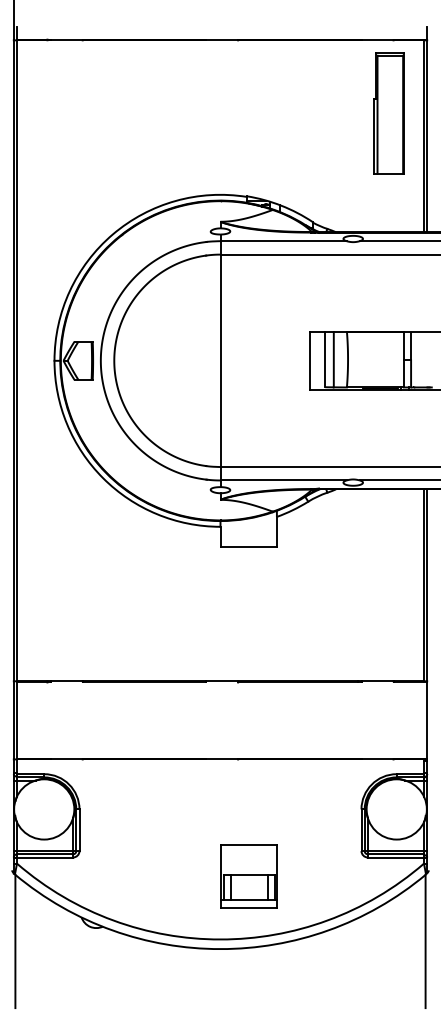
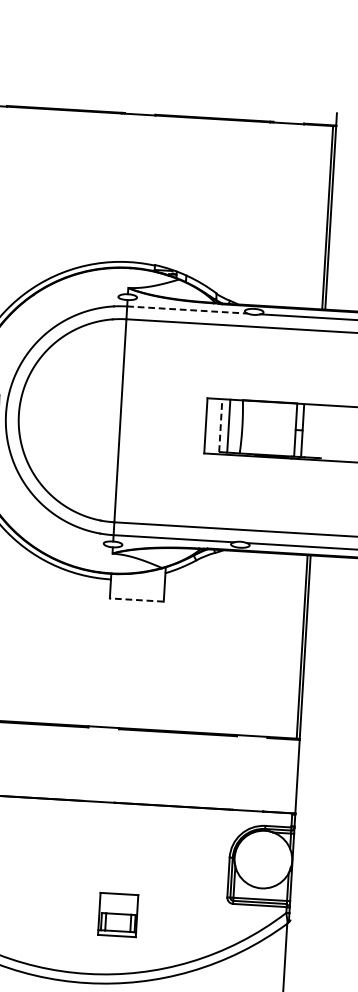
part: (388, 113) -> (295, 193), removed
line: (284, 241) -> (188, 310), solid -> dashed
line: (325, 359) -> (220, 425), solid -> dashed
line: (248, 546) -> (136, 599), solid -> dashed
part: (248, 876) -> (117, 915), size x0.7

